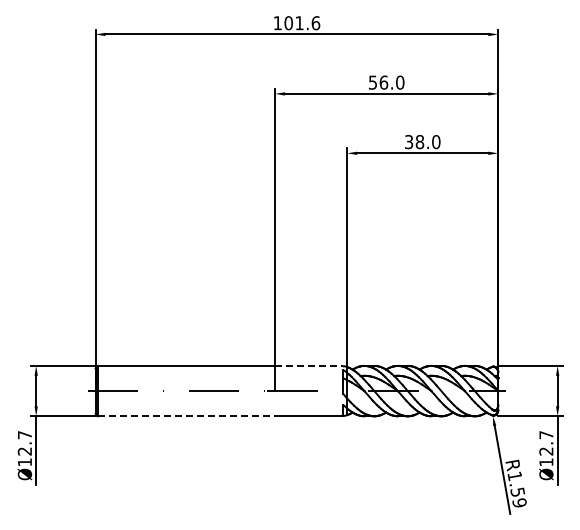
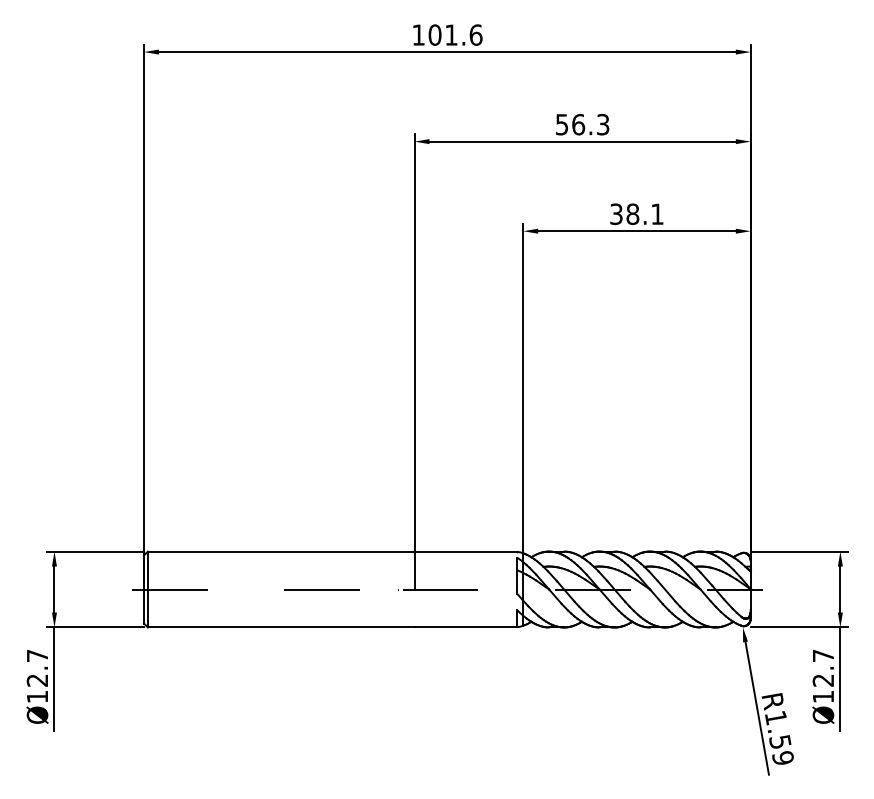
text: (400, 82) -> (603, 124), 56.0 -> 56.3
text: (436, 142) -> (657, 214), 38.0 -> 38.1
line: (309, 365) -> (466, 550), dashed -> solid
line: (187, 416) -> (282, 627), dashed -> solid

